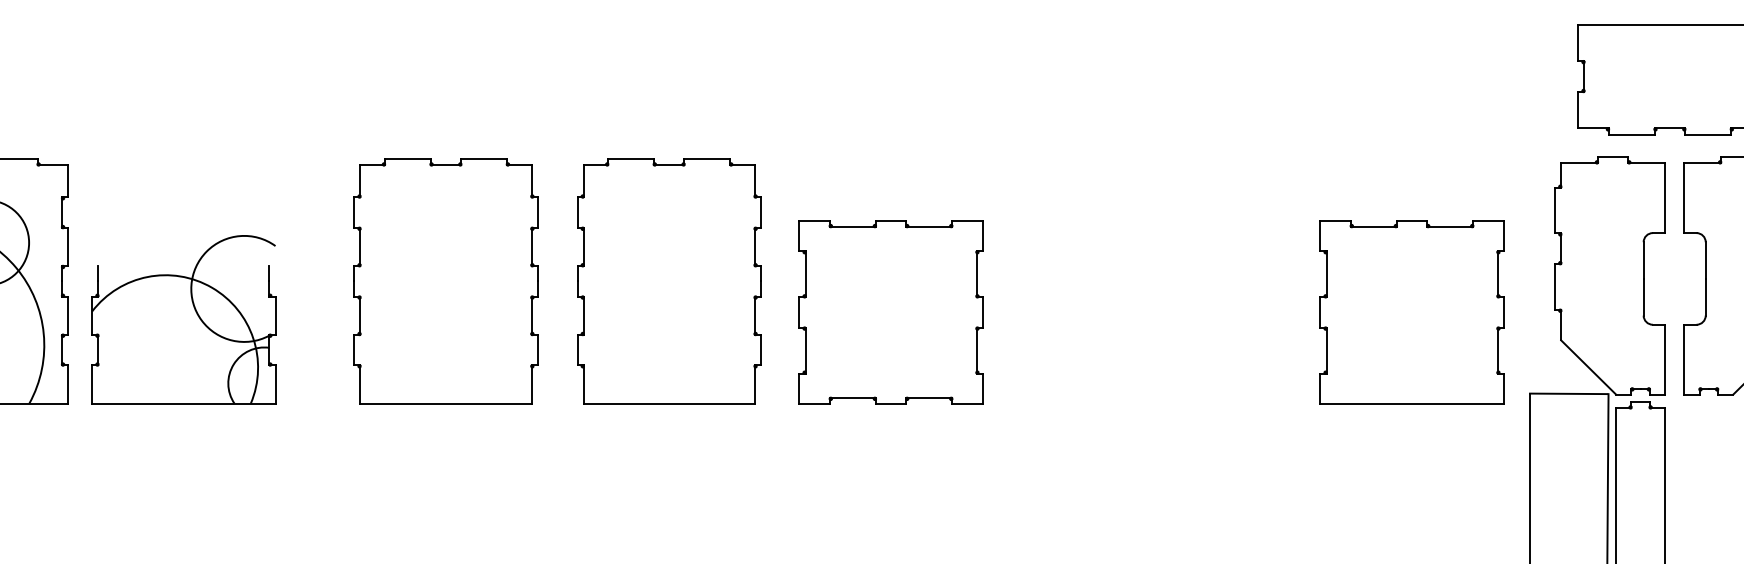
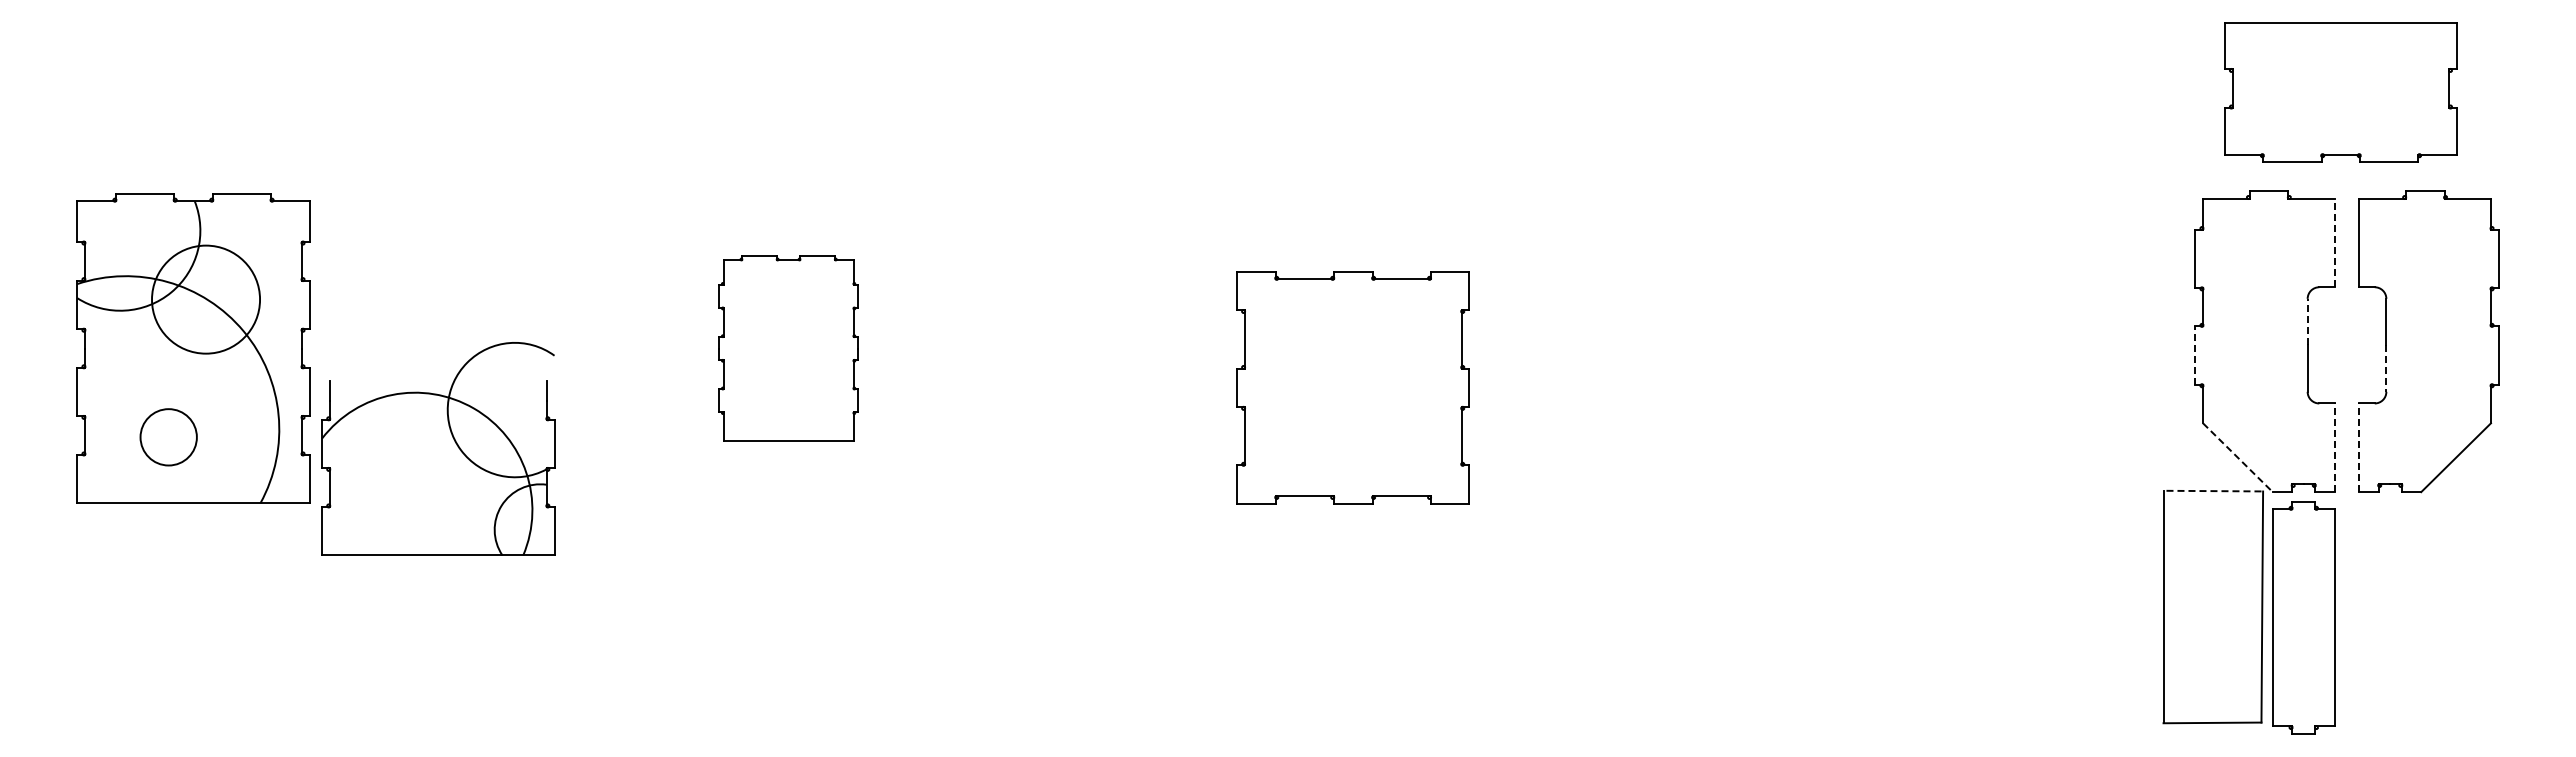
line: (1664, 197) -> (2334, 242), solid -> dashed
line: (1643, 260) -> (2307, 321), solid -> dashed
part: (445, 281) -> (788, 348), size x0.6
part: (668, 281) -> (1071, 348), removed
line: (1555, 286) -> (2195, 355), solid -> dashed
line: (1705, 297) -> (2386, 369), solid -> dashed
part: (1411, 312) -> (2013, 387), removed
part: (184, 319) -> (438, 448), moved
line: (1664, 359) -> (2334, 447), solid -> dashed
line: (1684, 359) -> (2359, 447), solid -> dashed
line: (1588, 367) -> (2237, 457), solid -> dashed
line: (1568, 394) -> (2212, 491), solid -> dashed

